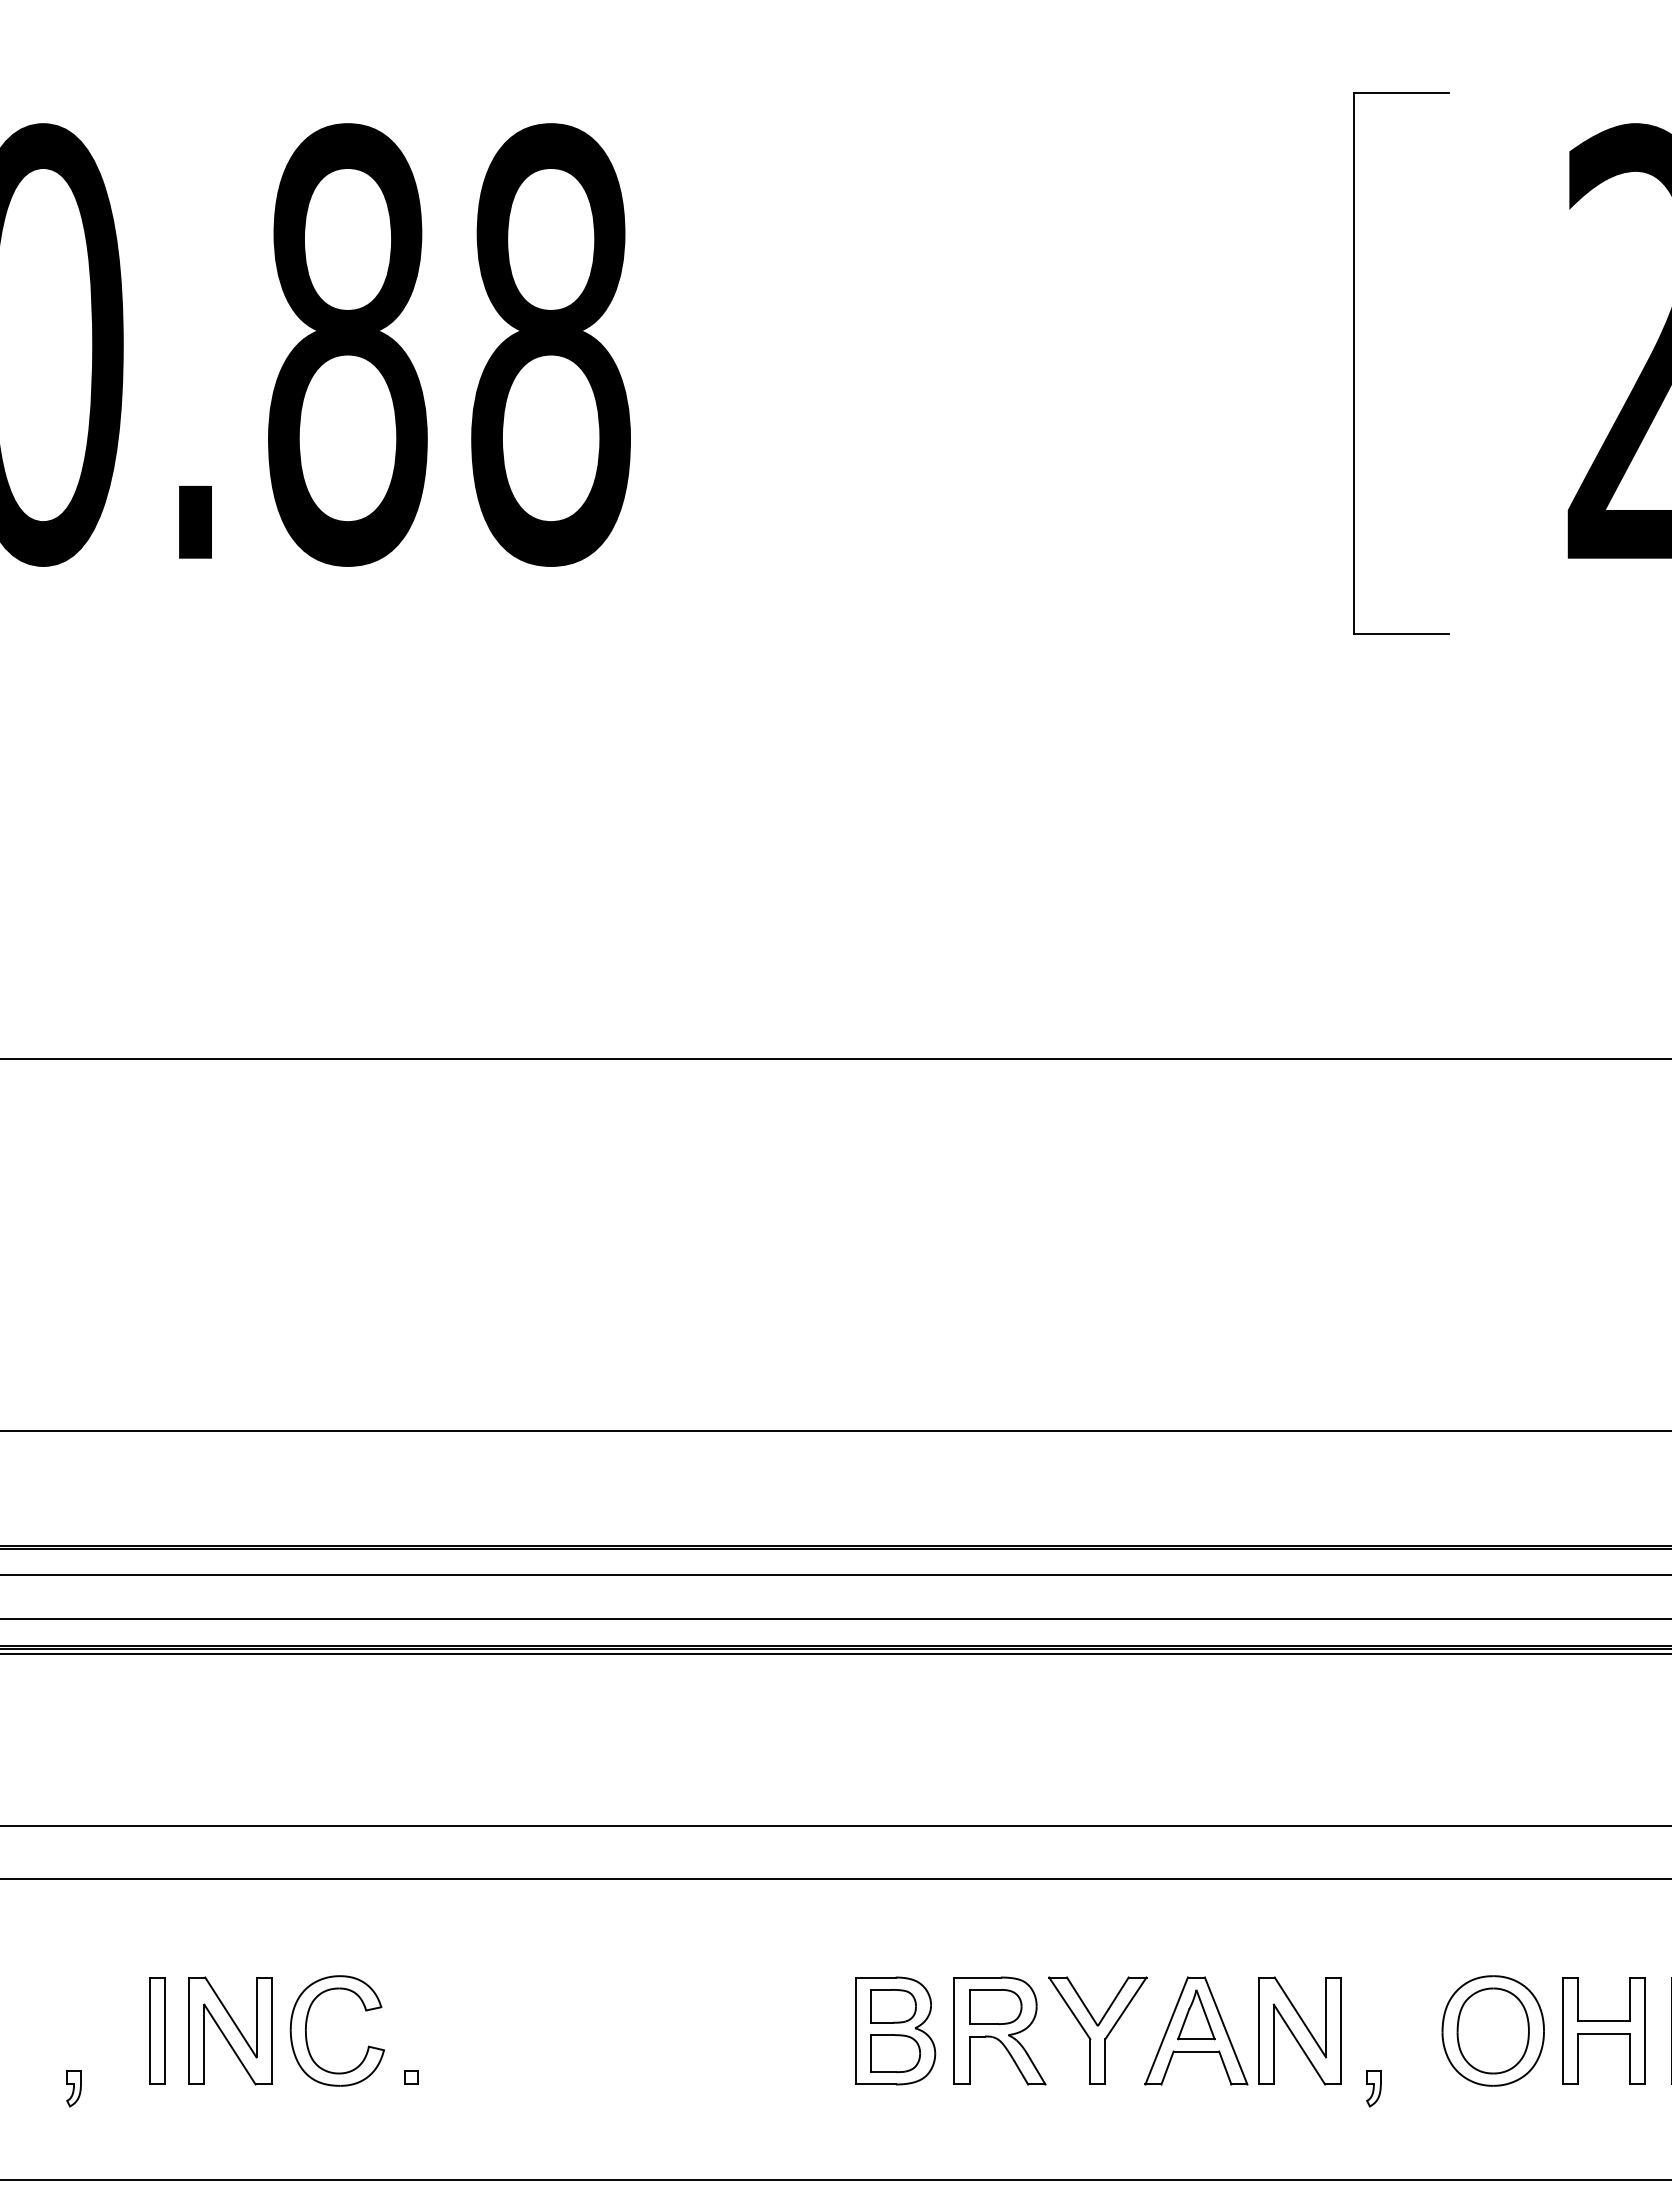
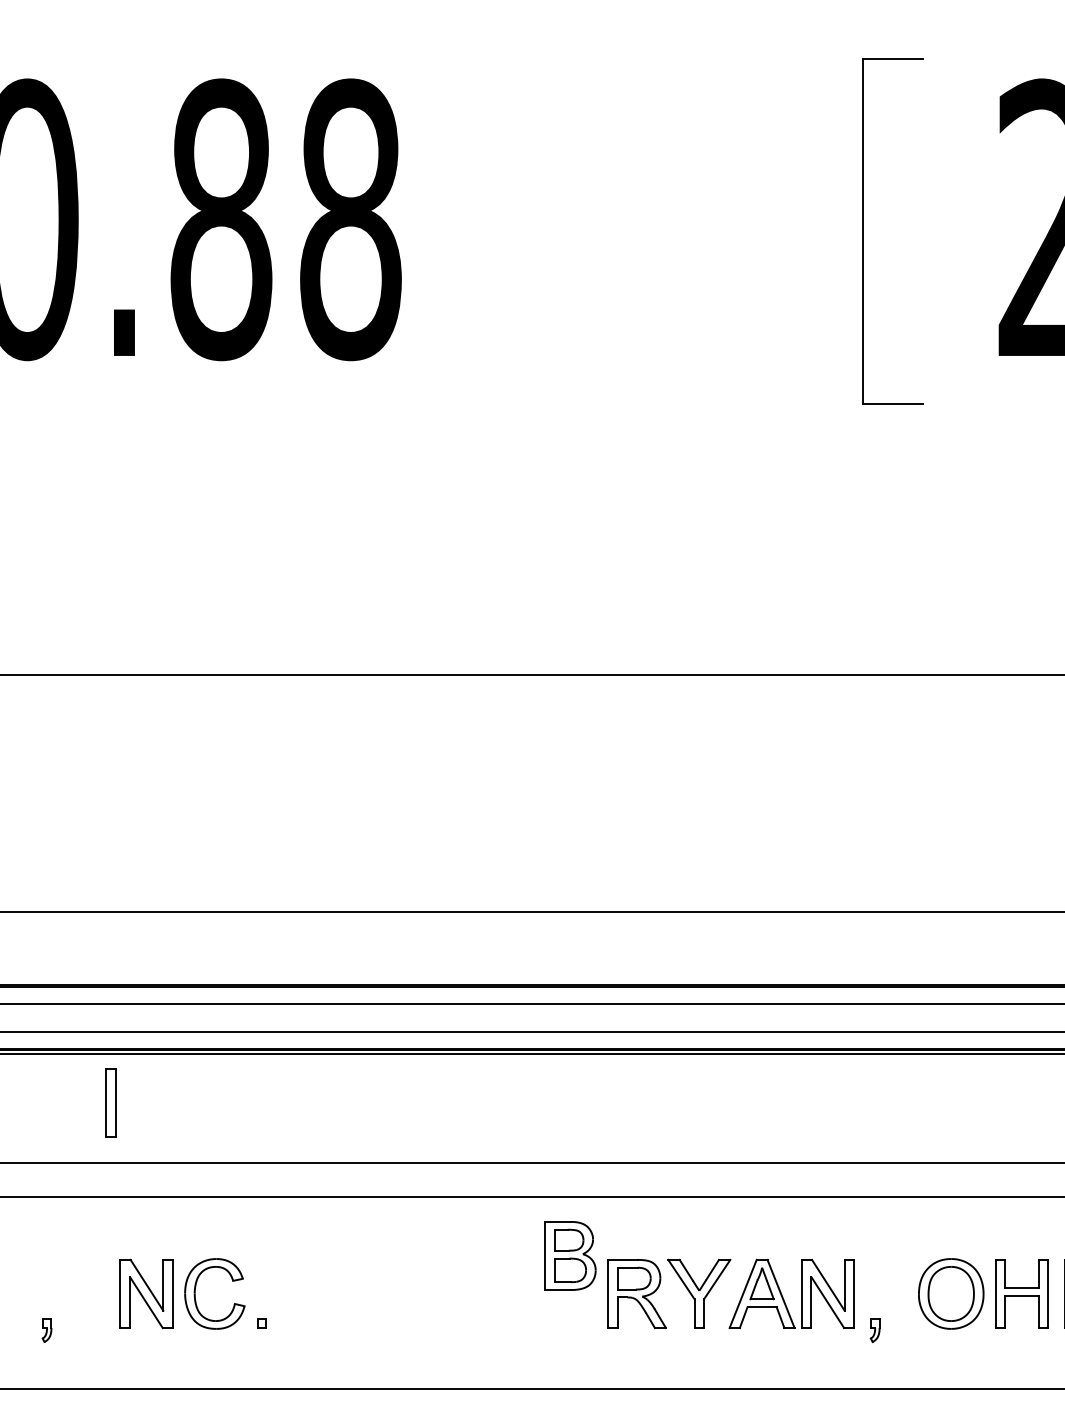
part: (156, 2030) -> (110, 1102), moved
part: (895, 2030) -> (570, 1255), moved

